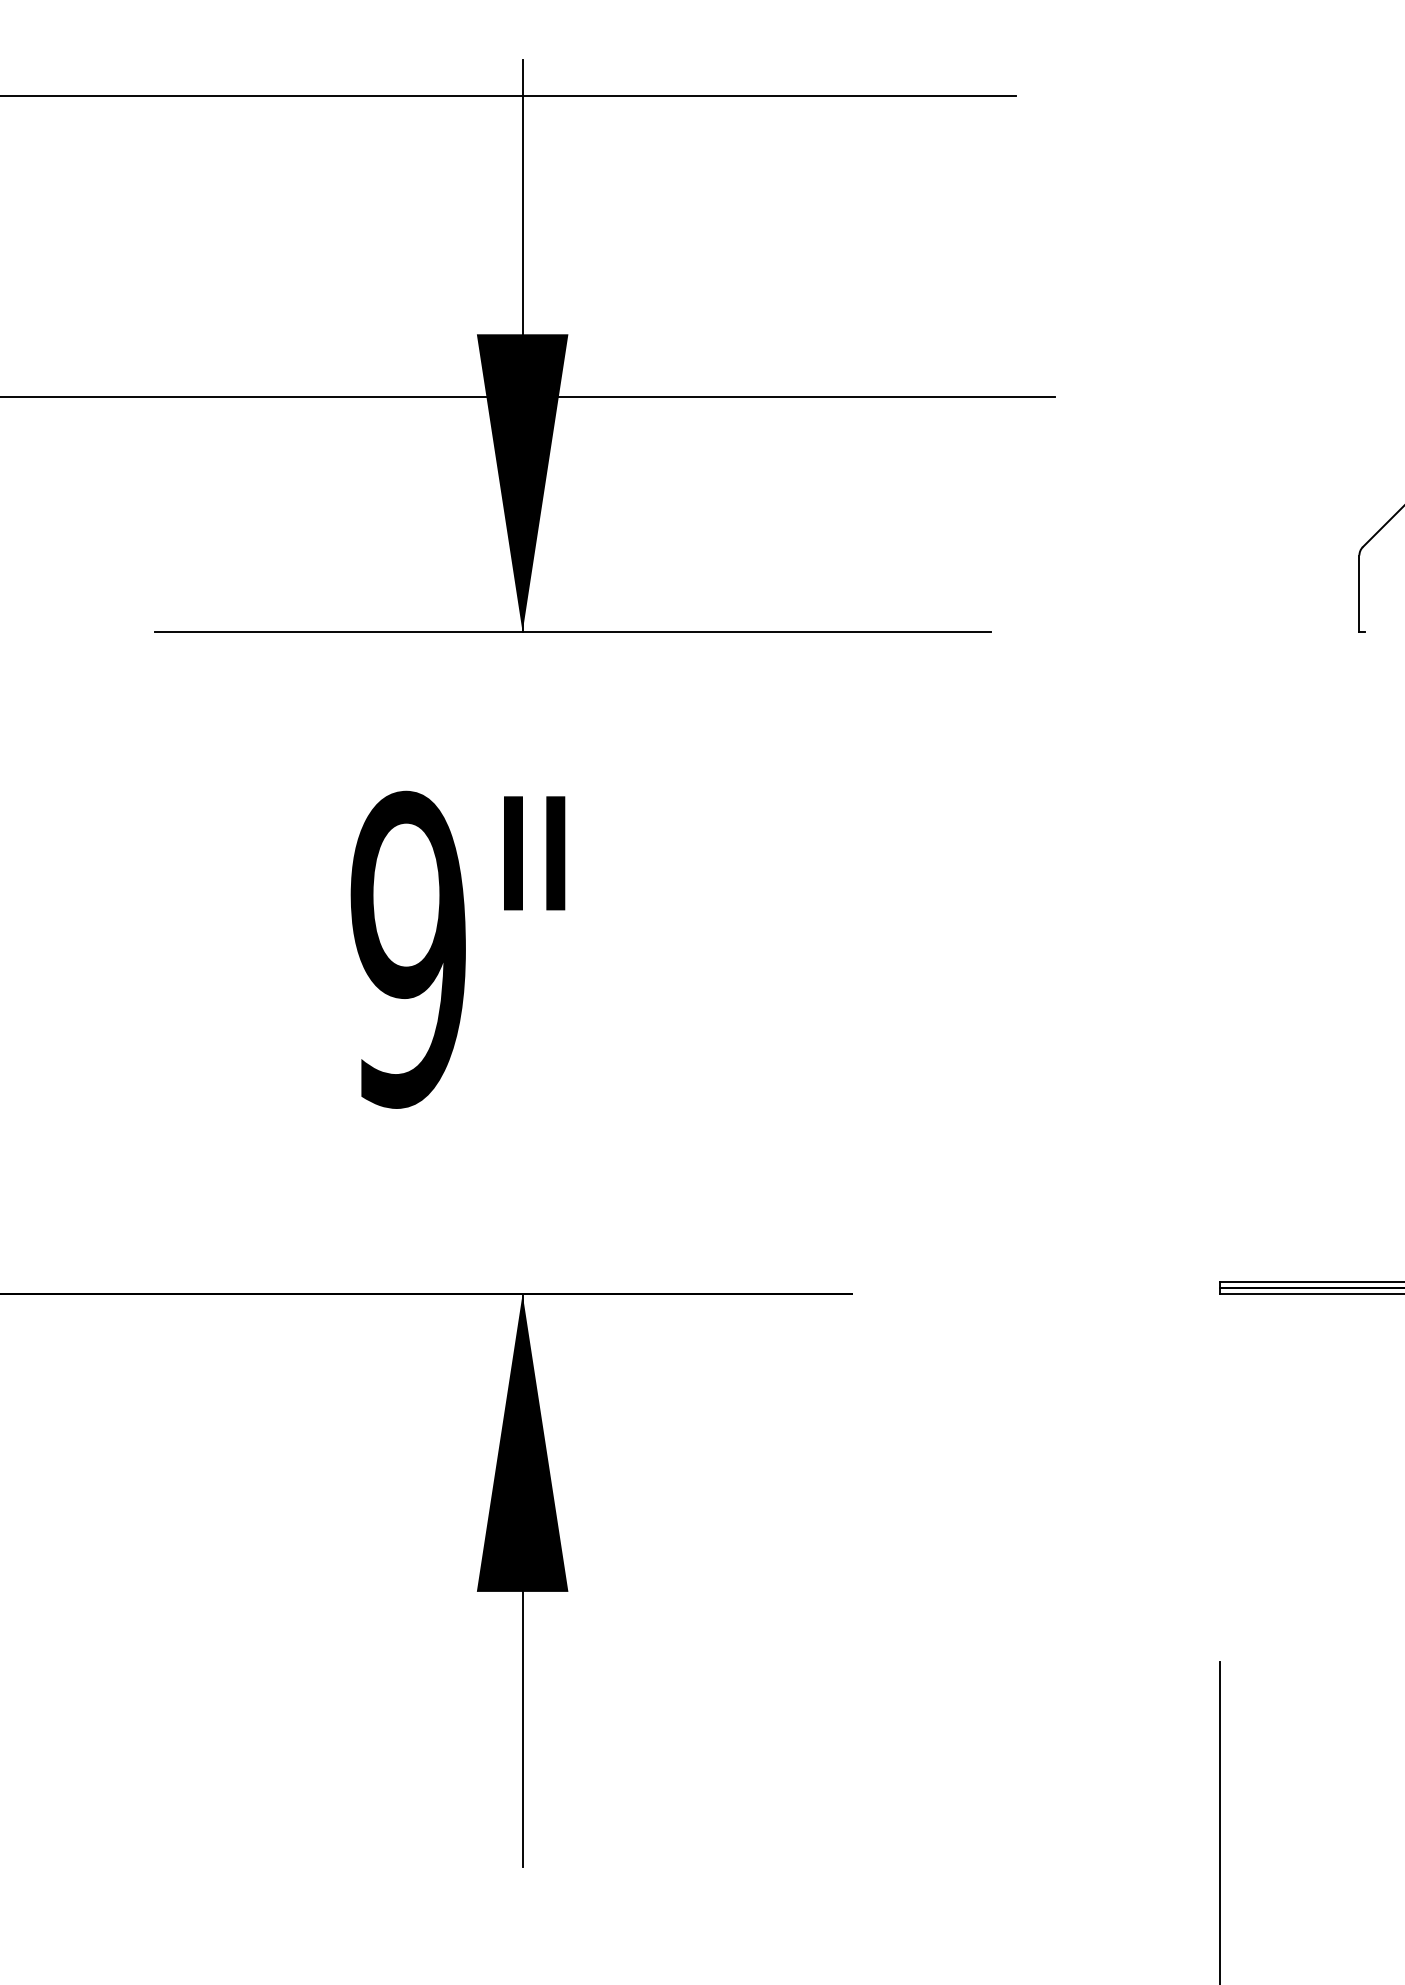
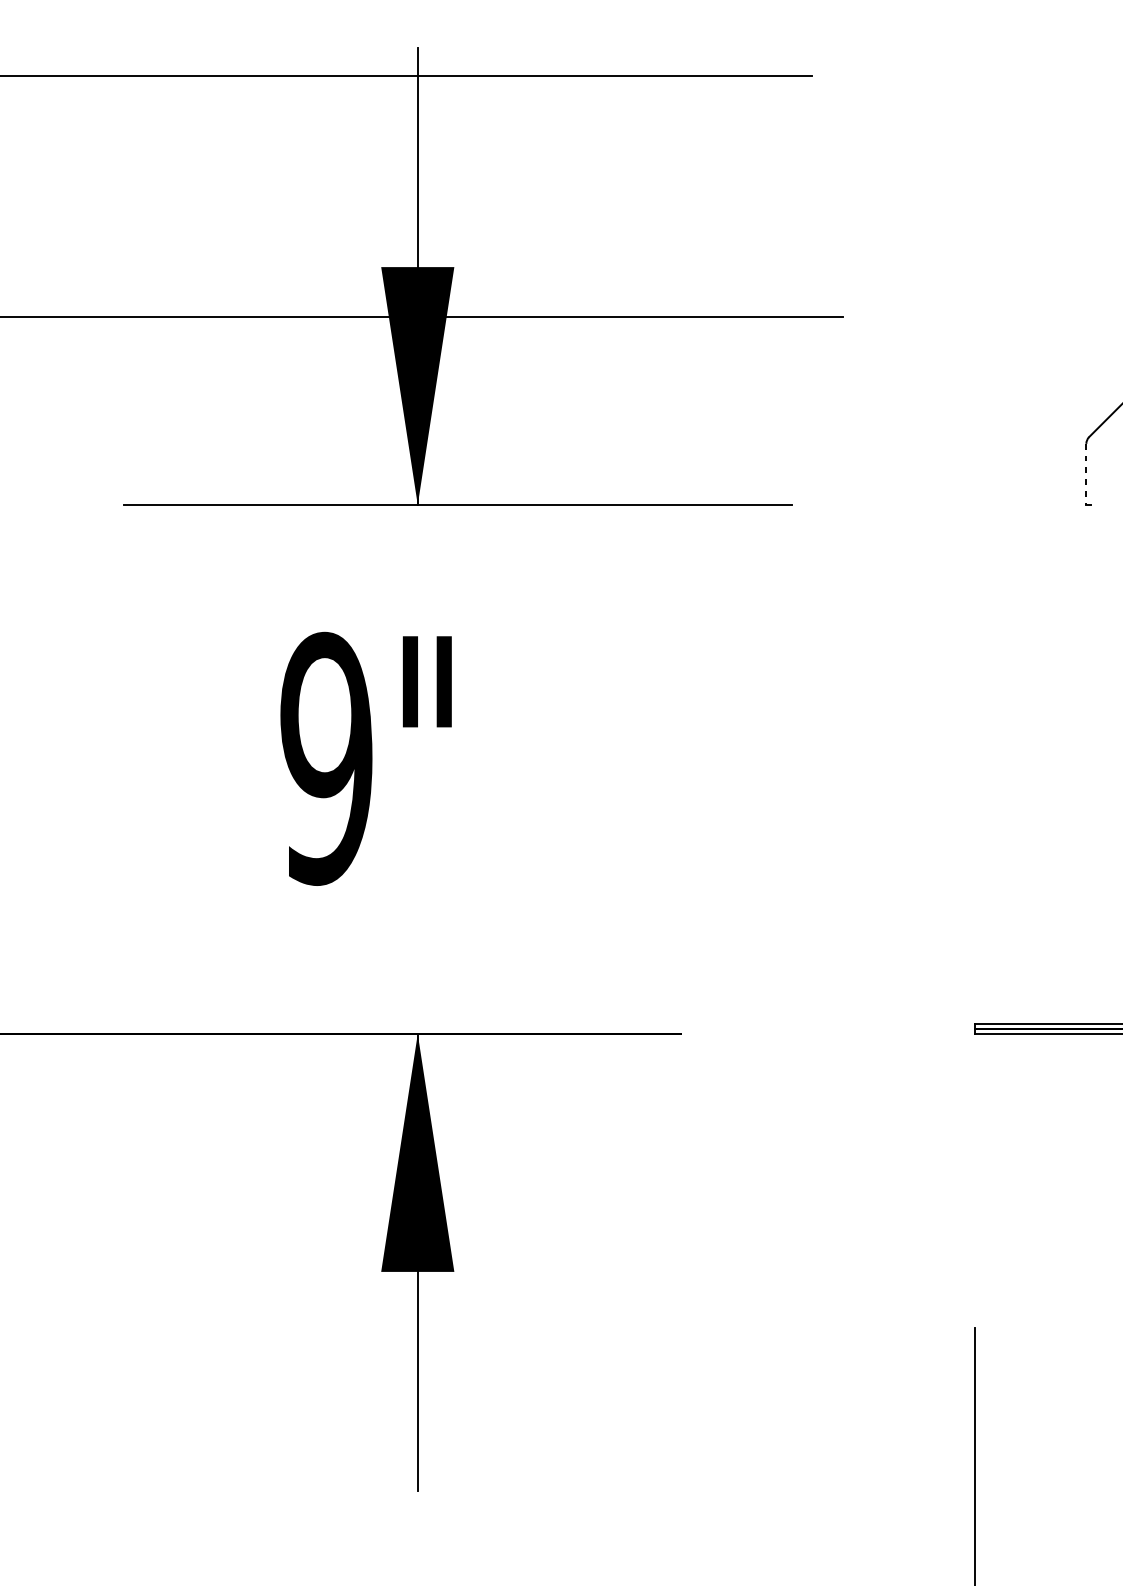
line: (1359, 594) -> (1086, 474), solid -> dashed

